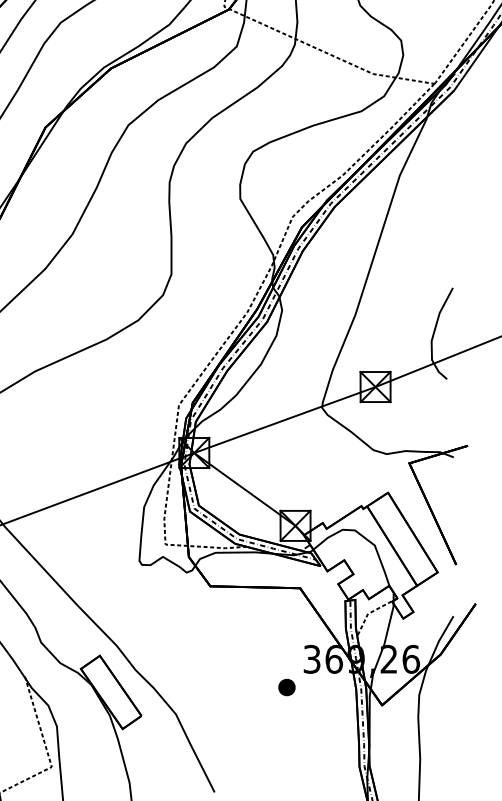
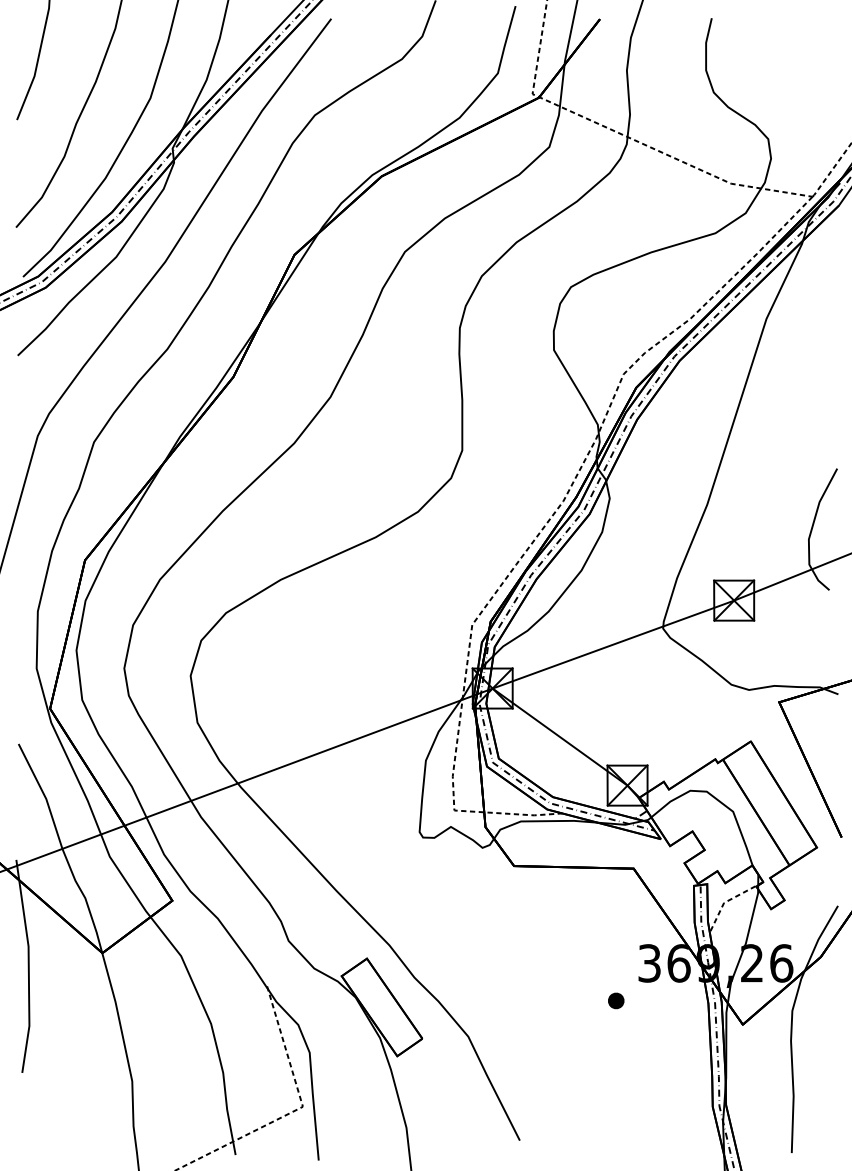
part: (287, 687) -> (616, 1000), size x0.71

